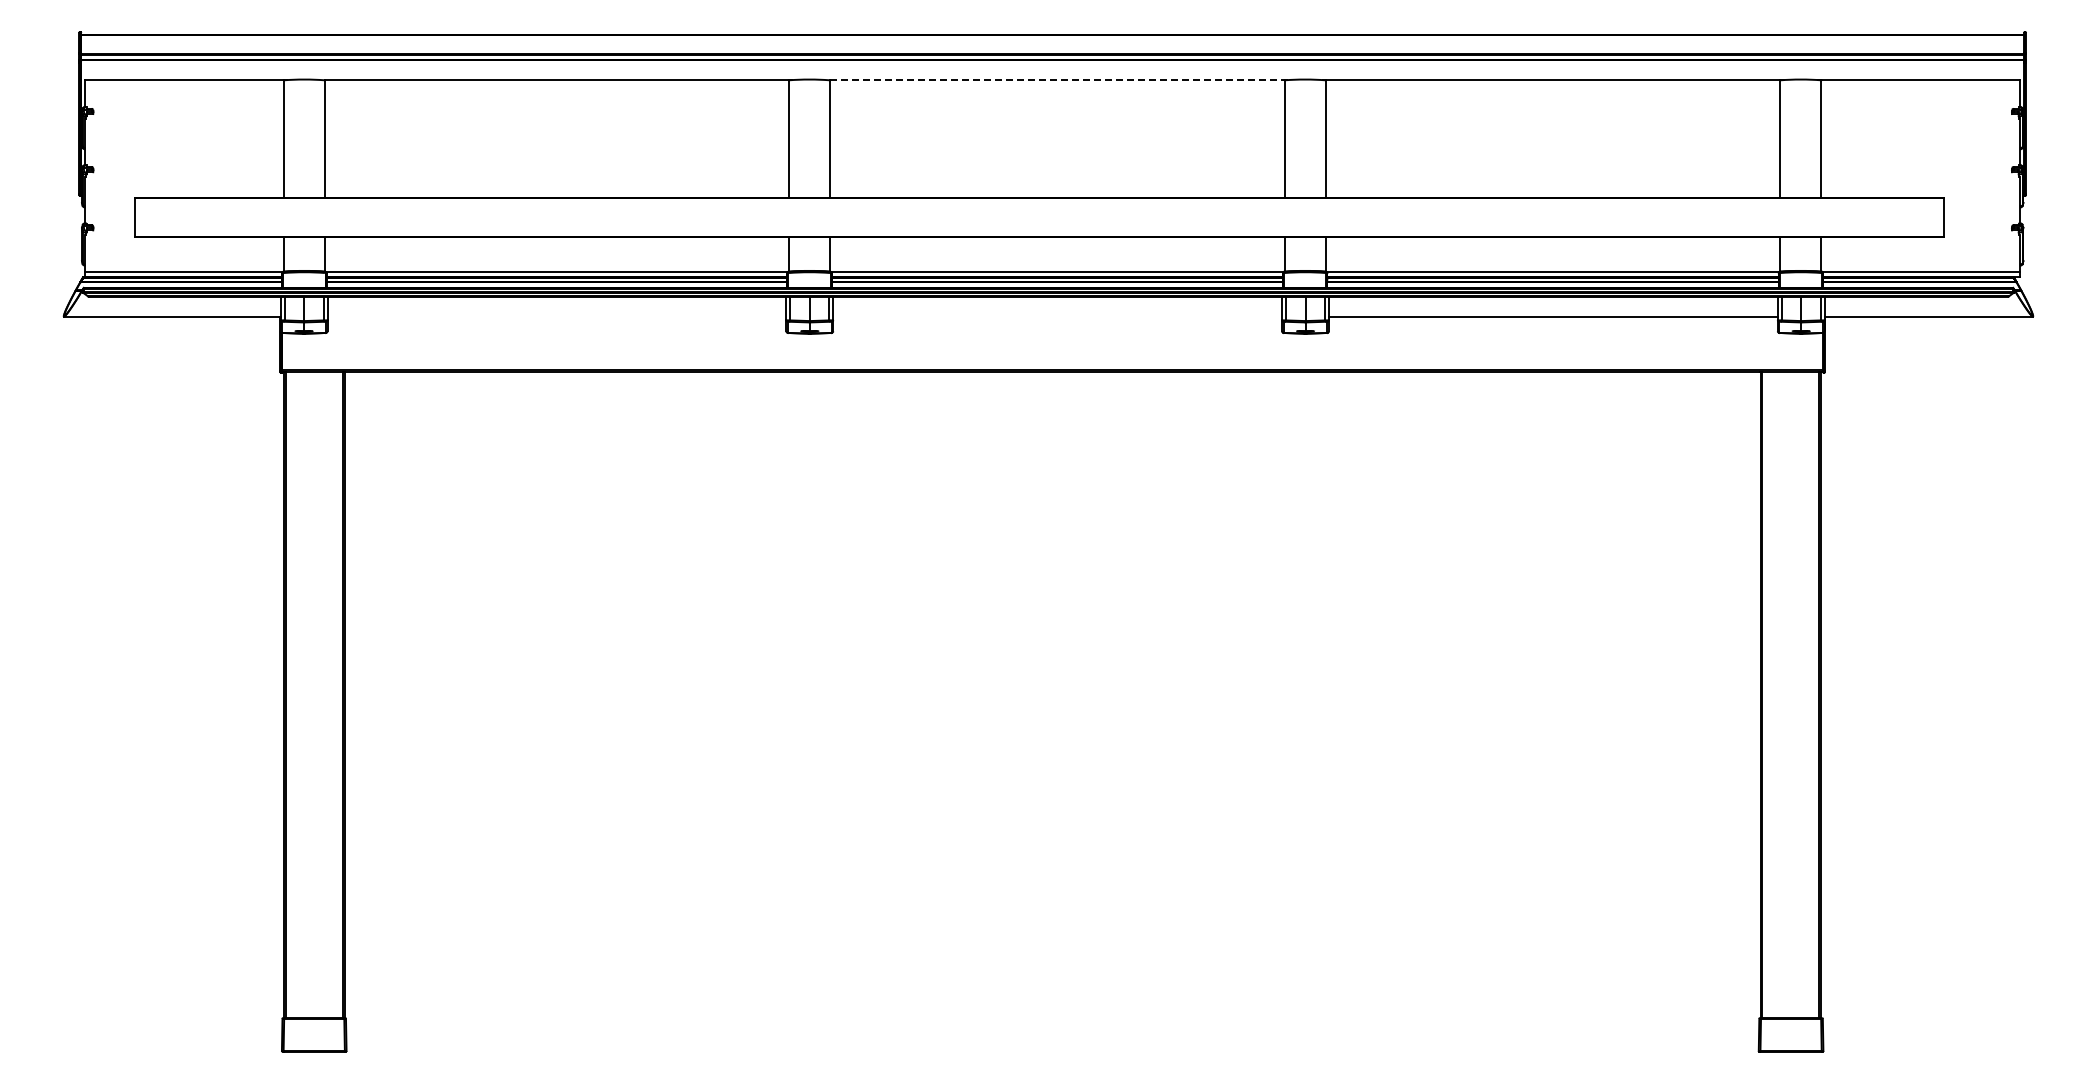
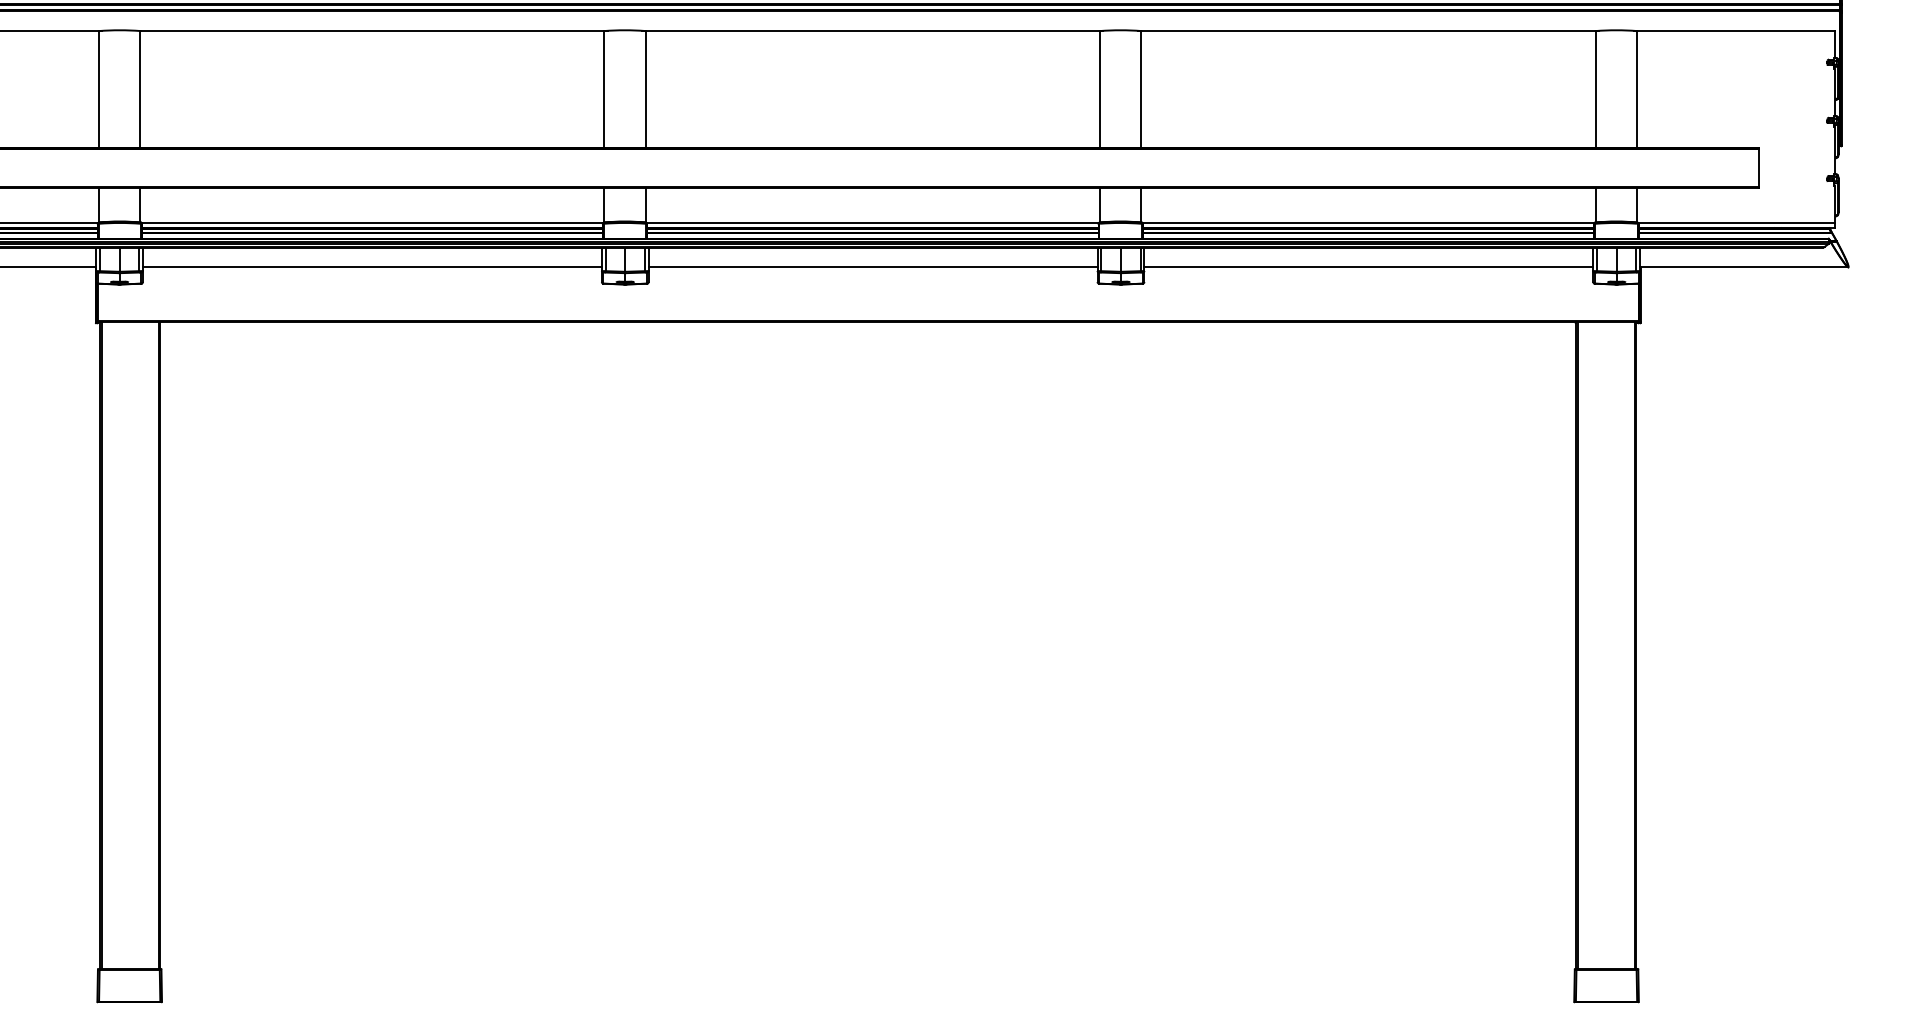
line: (1056, 80) -> (871, 31), dashed -> solid
line: (556, 316) -> (371, 267), added
line: (1057, 316) -> (872, 267), added

